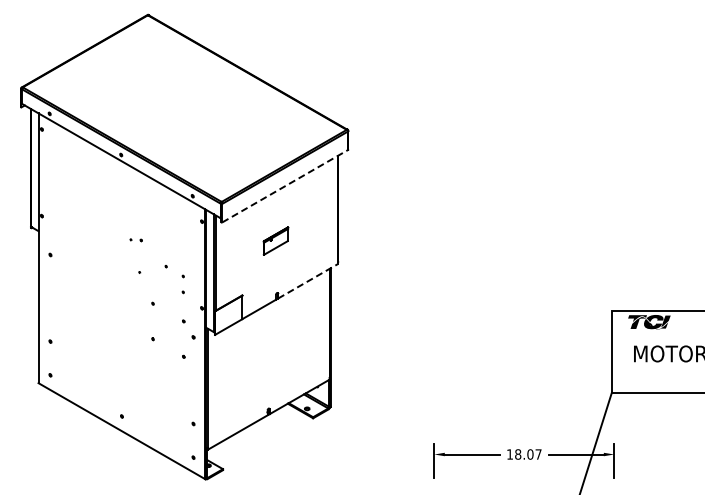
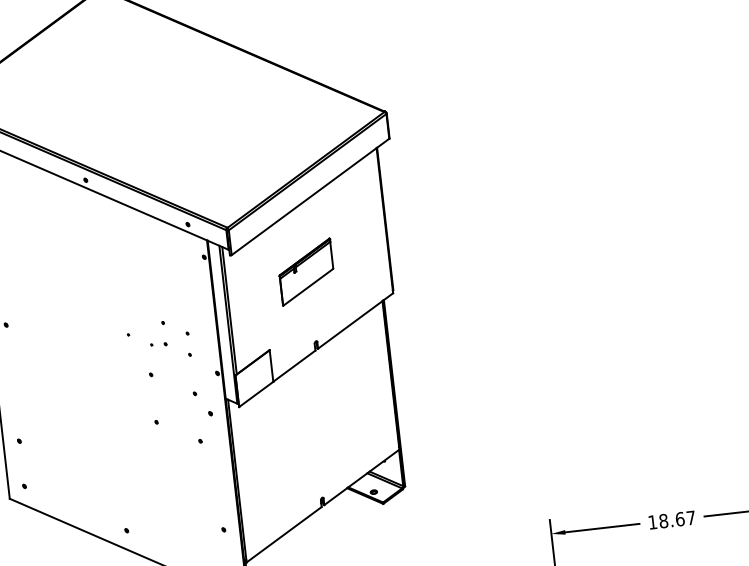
line: (285, 186) -> (310, 197), dashed -> solid
part: (135, 240) -> (157, 345), moved
part: (275, 240) -> (305, 271), size x1.67
line: (308, 281) -> (356, 321), dashed -> solid
text: (530, 454) -> (680, 519), 18.07 -> 18.67

